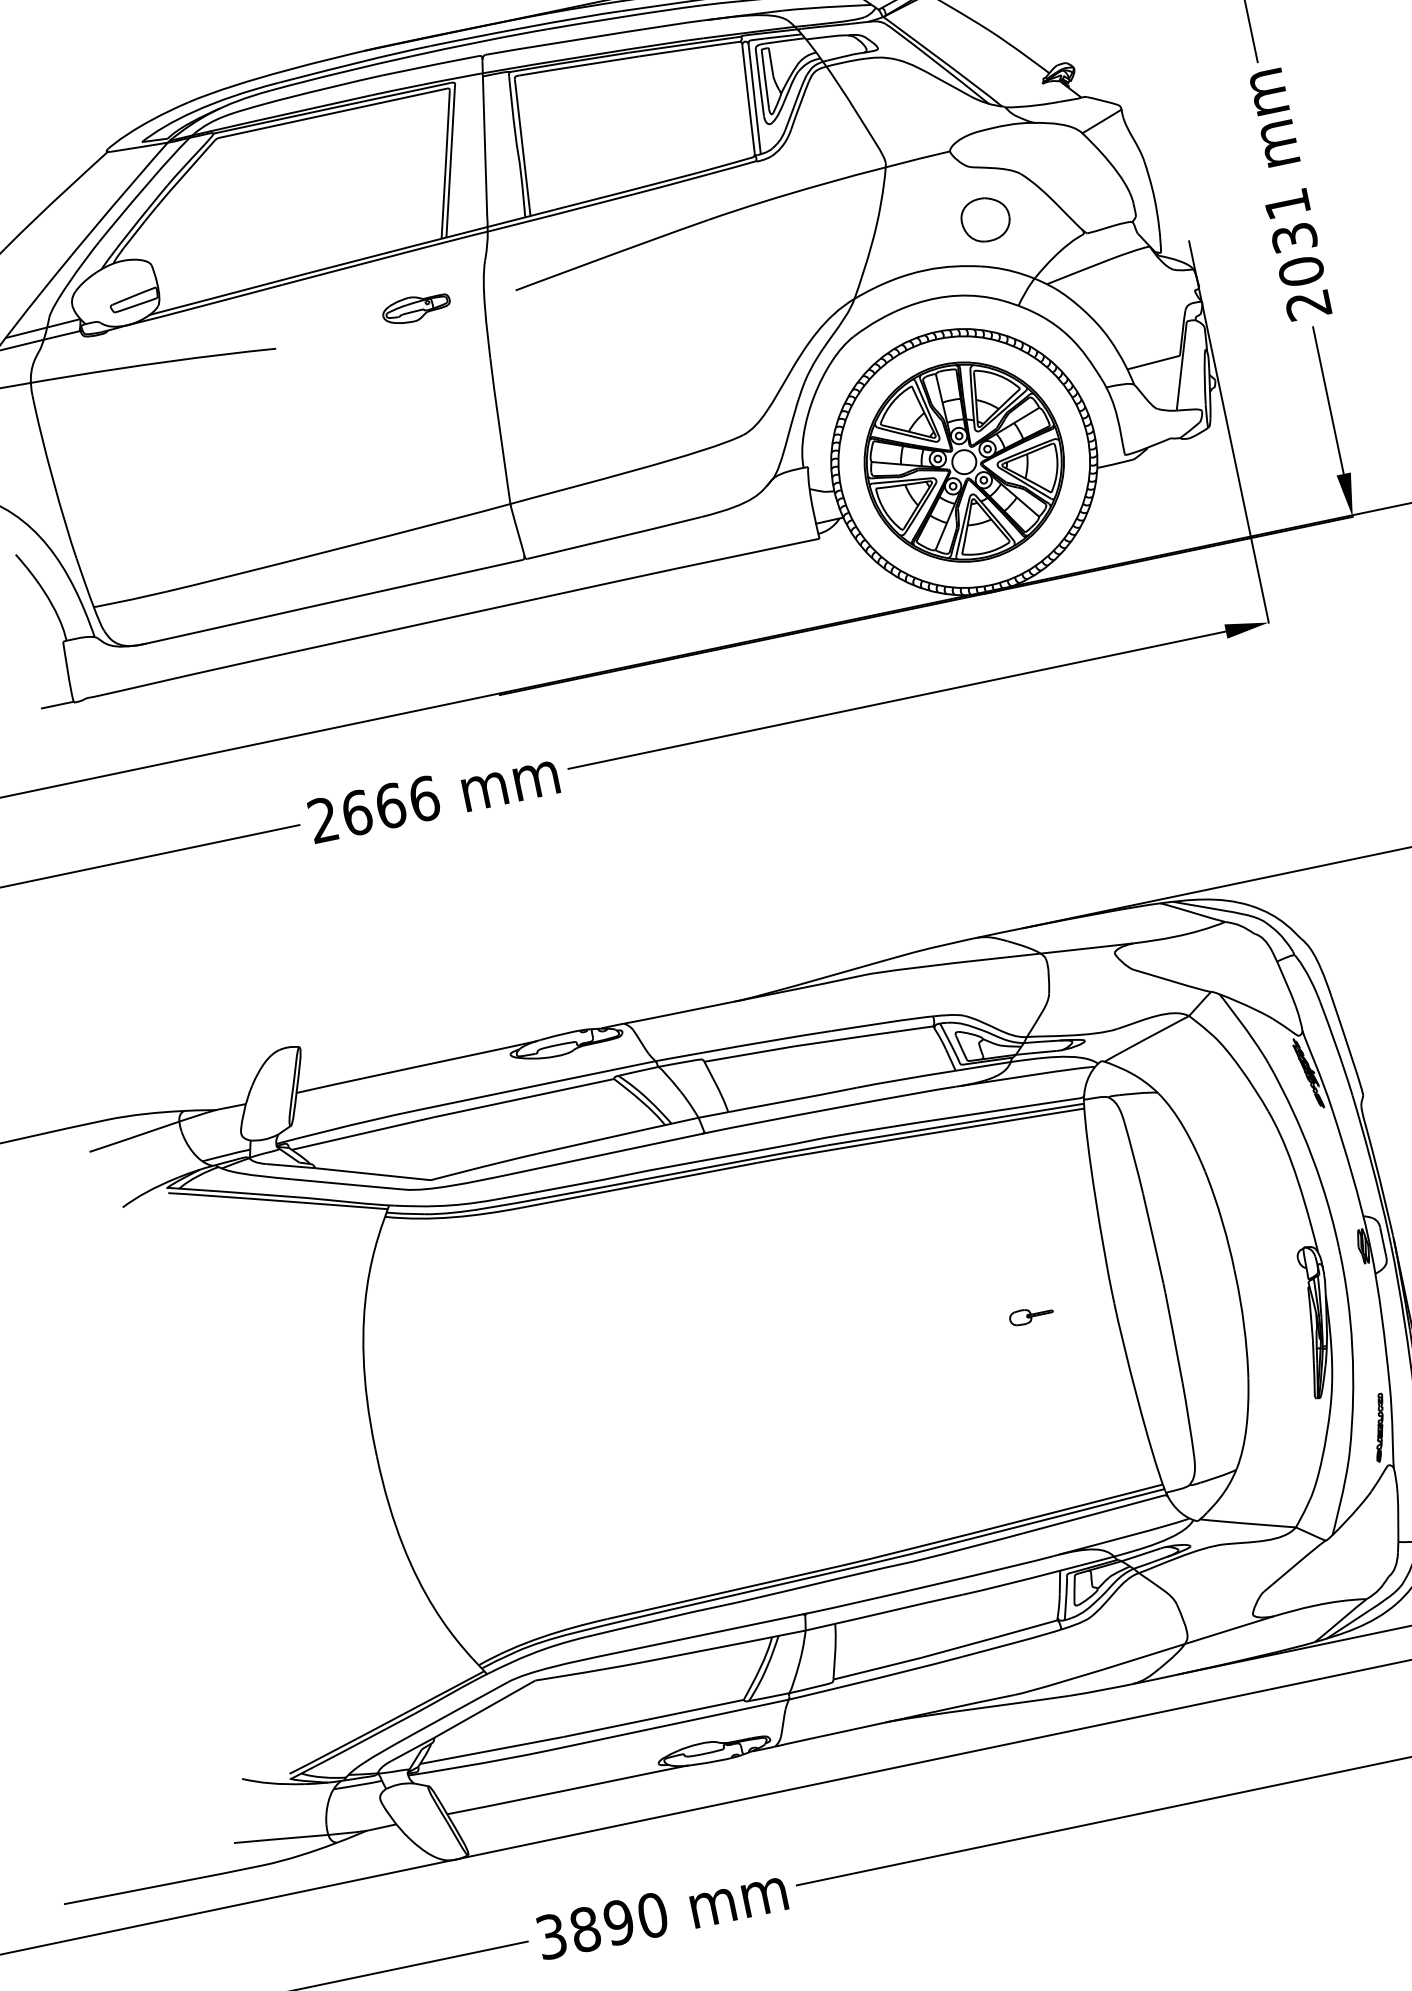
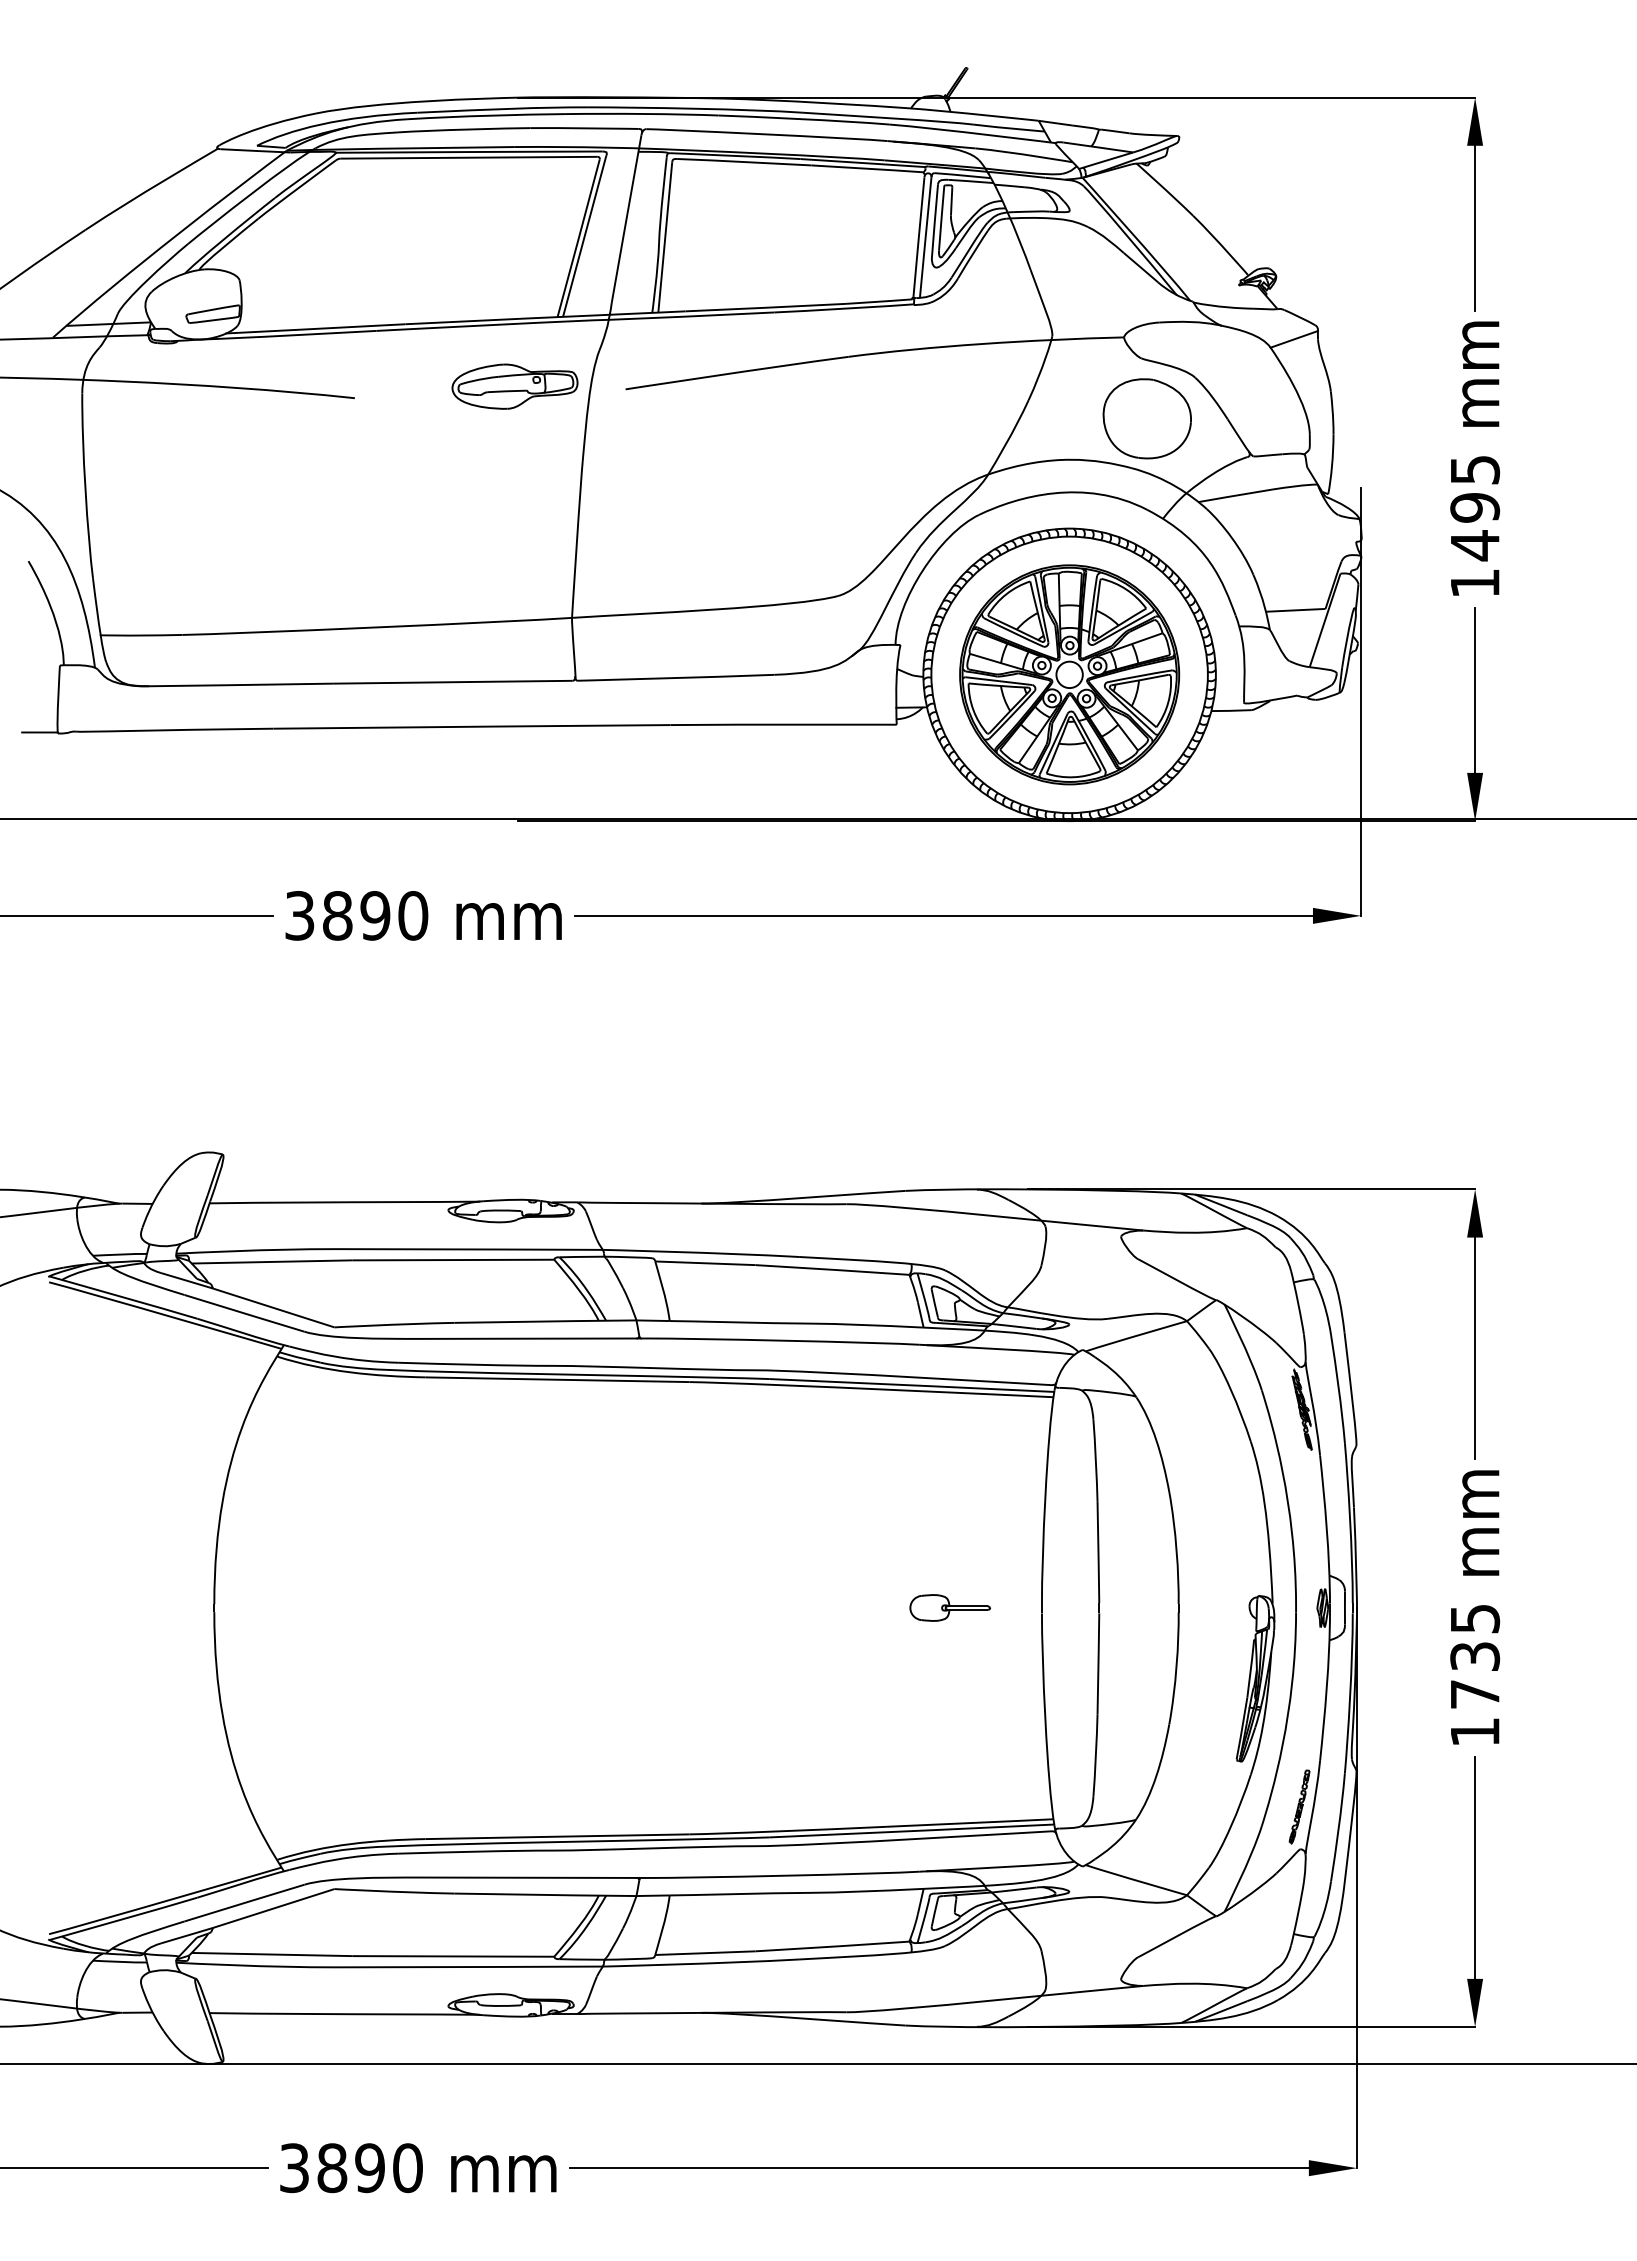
part: (985, 219) -> (1146, 418), size x1.67
text: (1298, 254) -> (1475, 526), 2031 -> 1495
part: (416, 308) -> (514, 386), size x1.67
text: (373, 809) -> (356, 915), 2666 -> 3890
part: (1030, 1315) -> (949, 1607), size x1.67

